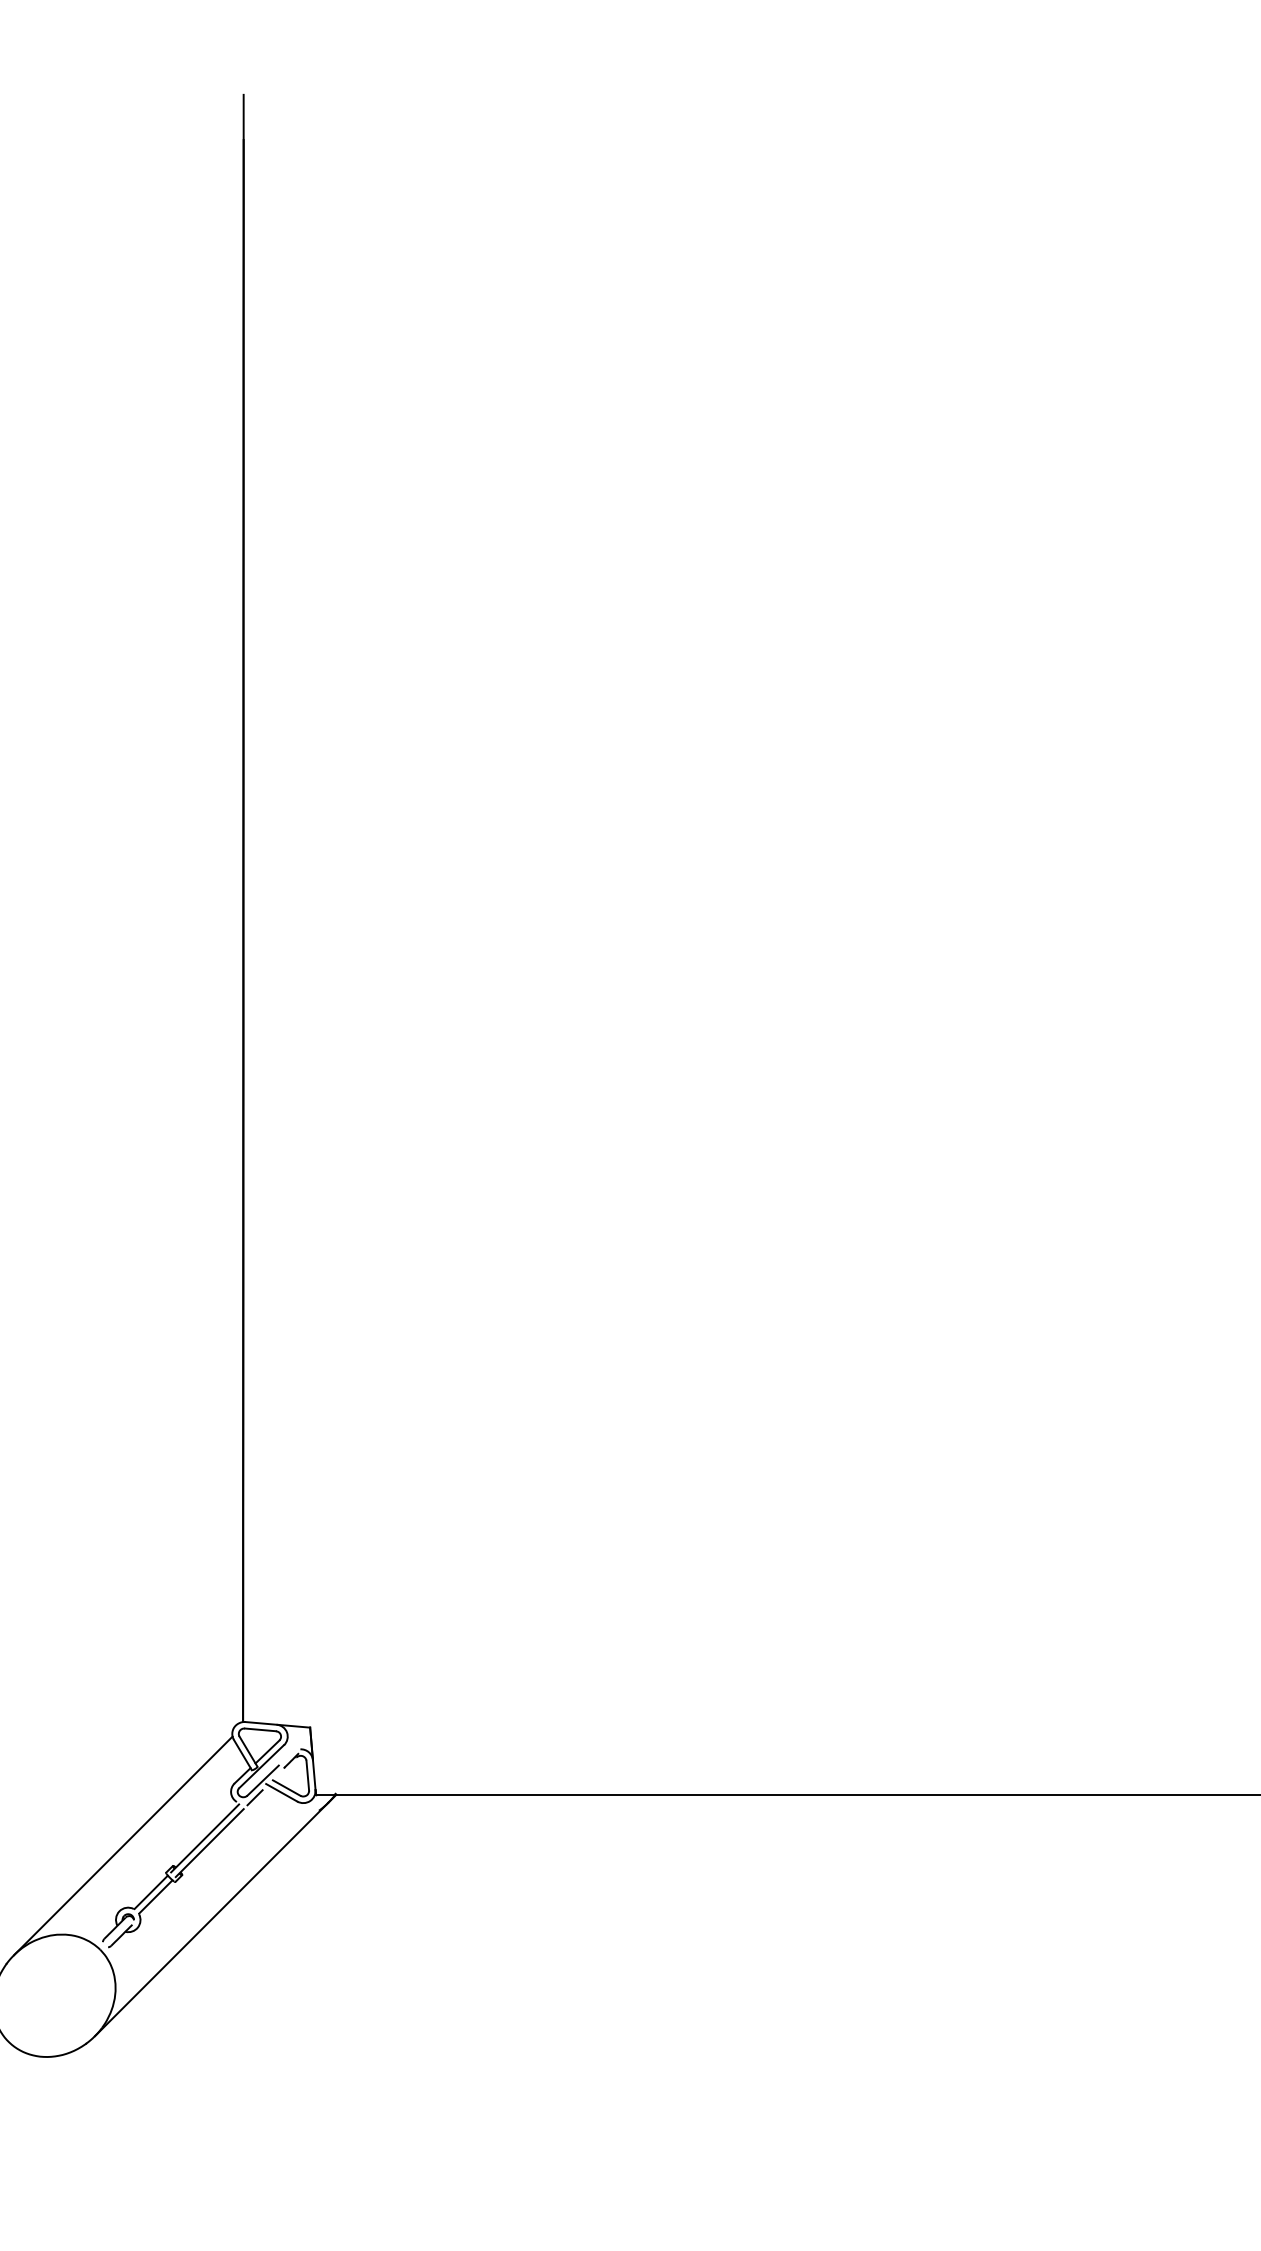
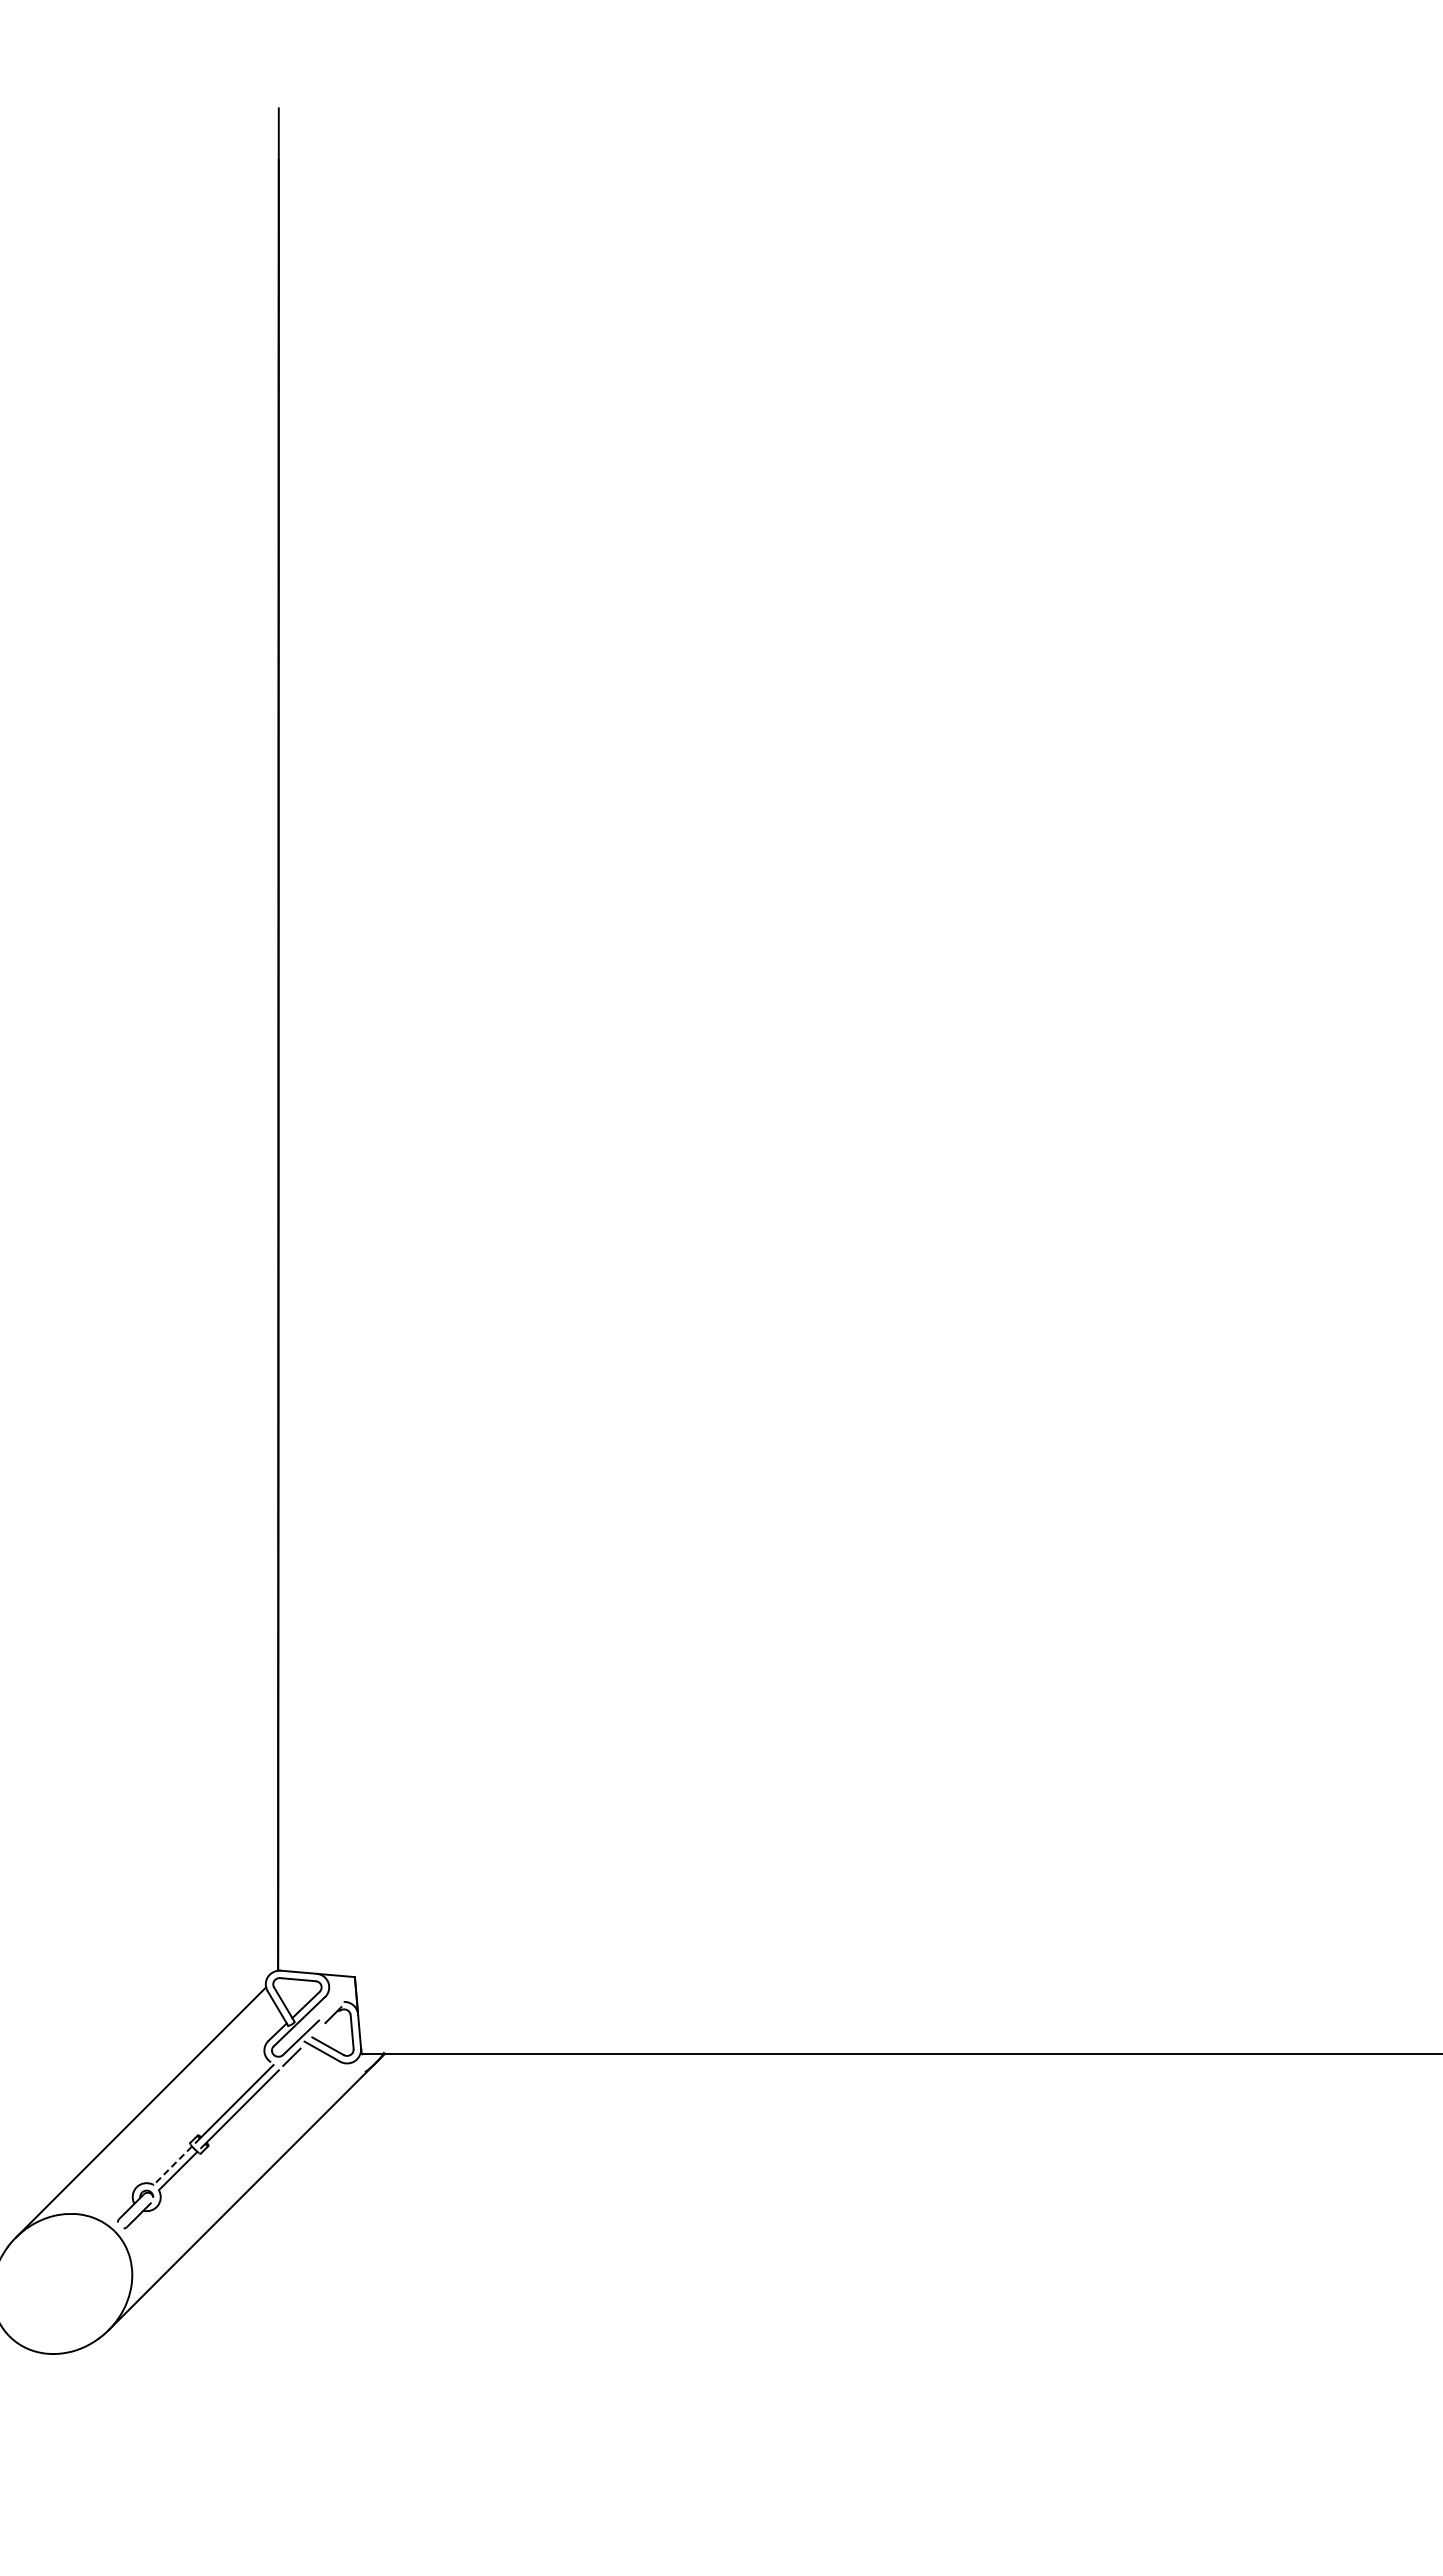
line: (151, 1892) -> (173, 2165), solid -> dashed

